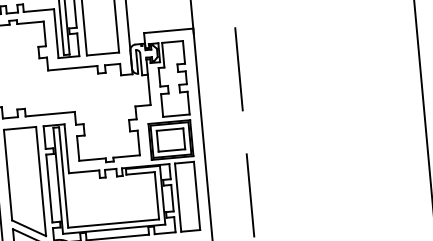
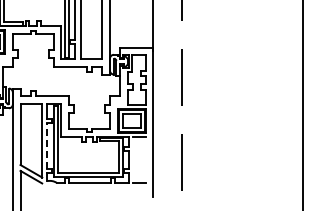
line: (49, 187) -> (47, 145), solid -> dashed
line: (196, 195) -> (145, 159), removed
line: (178, 197) -> (133, 159), removed

